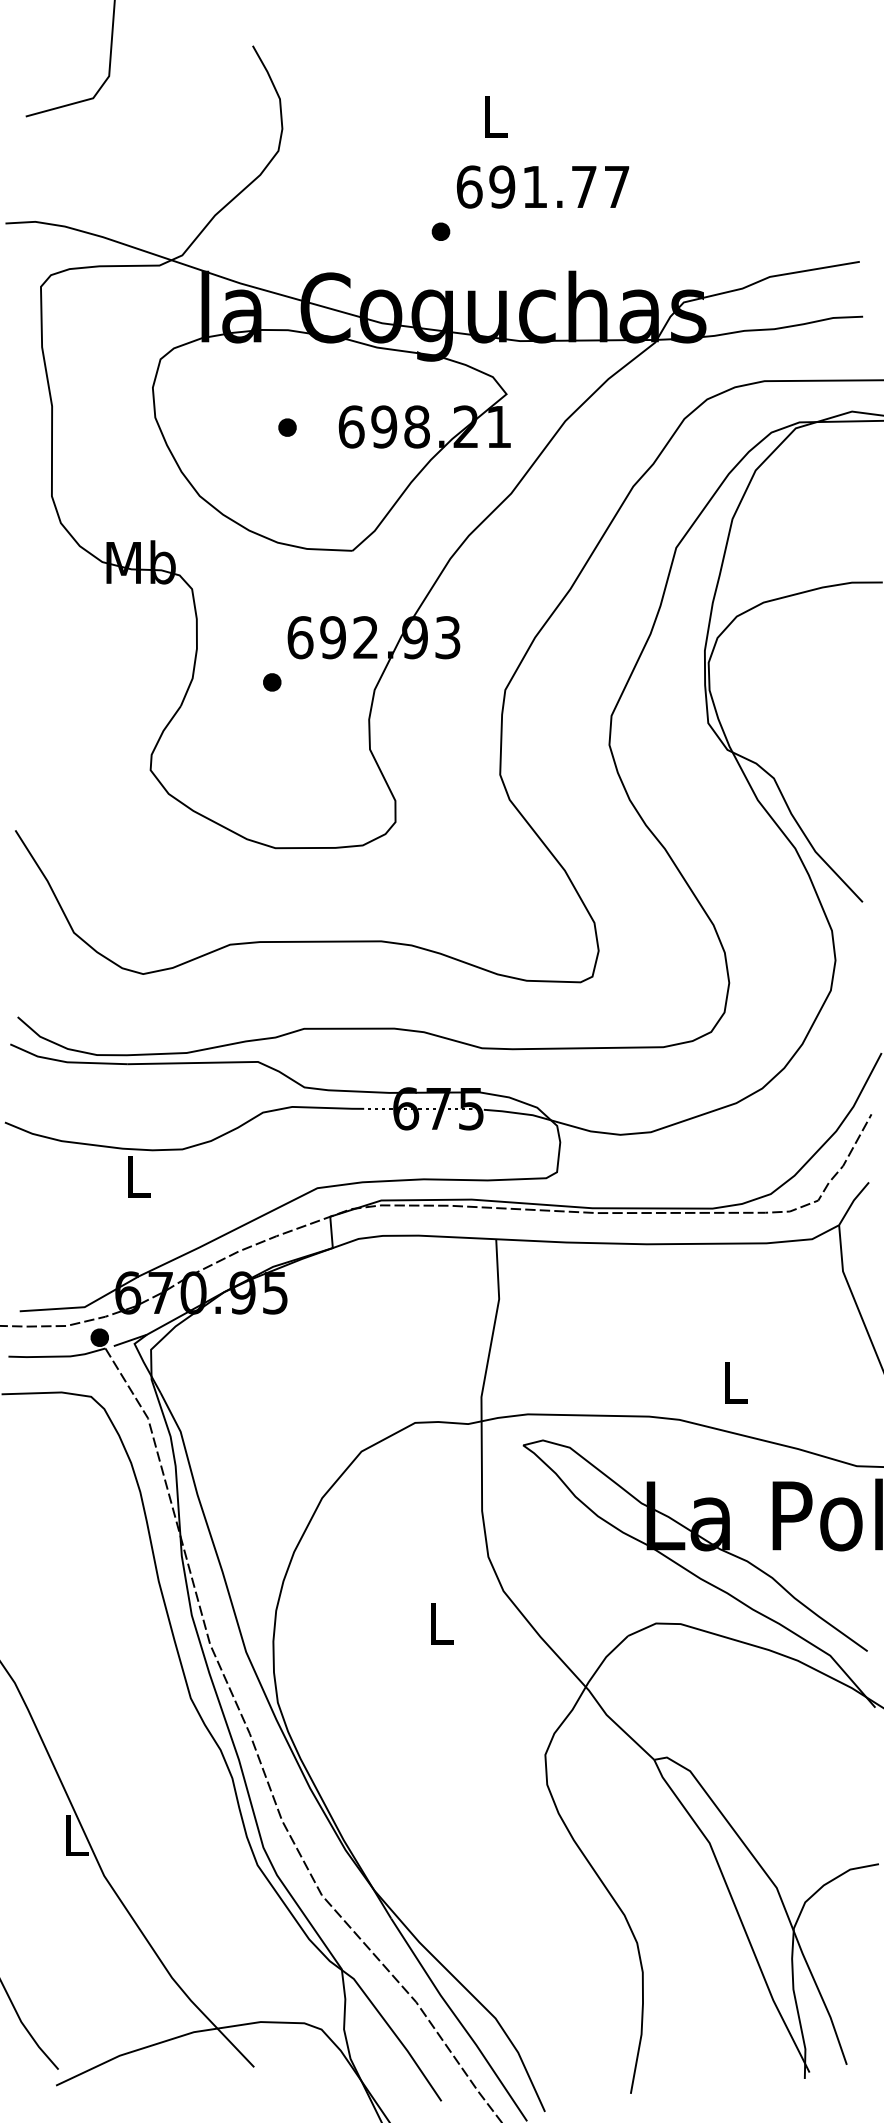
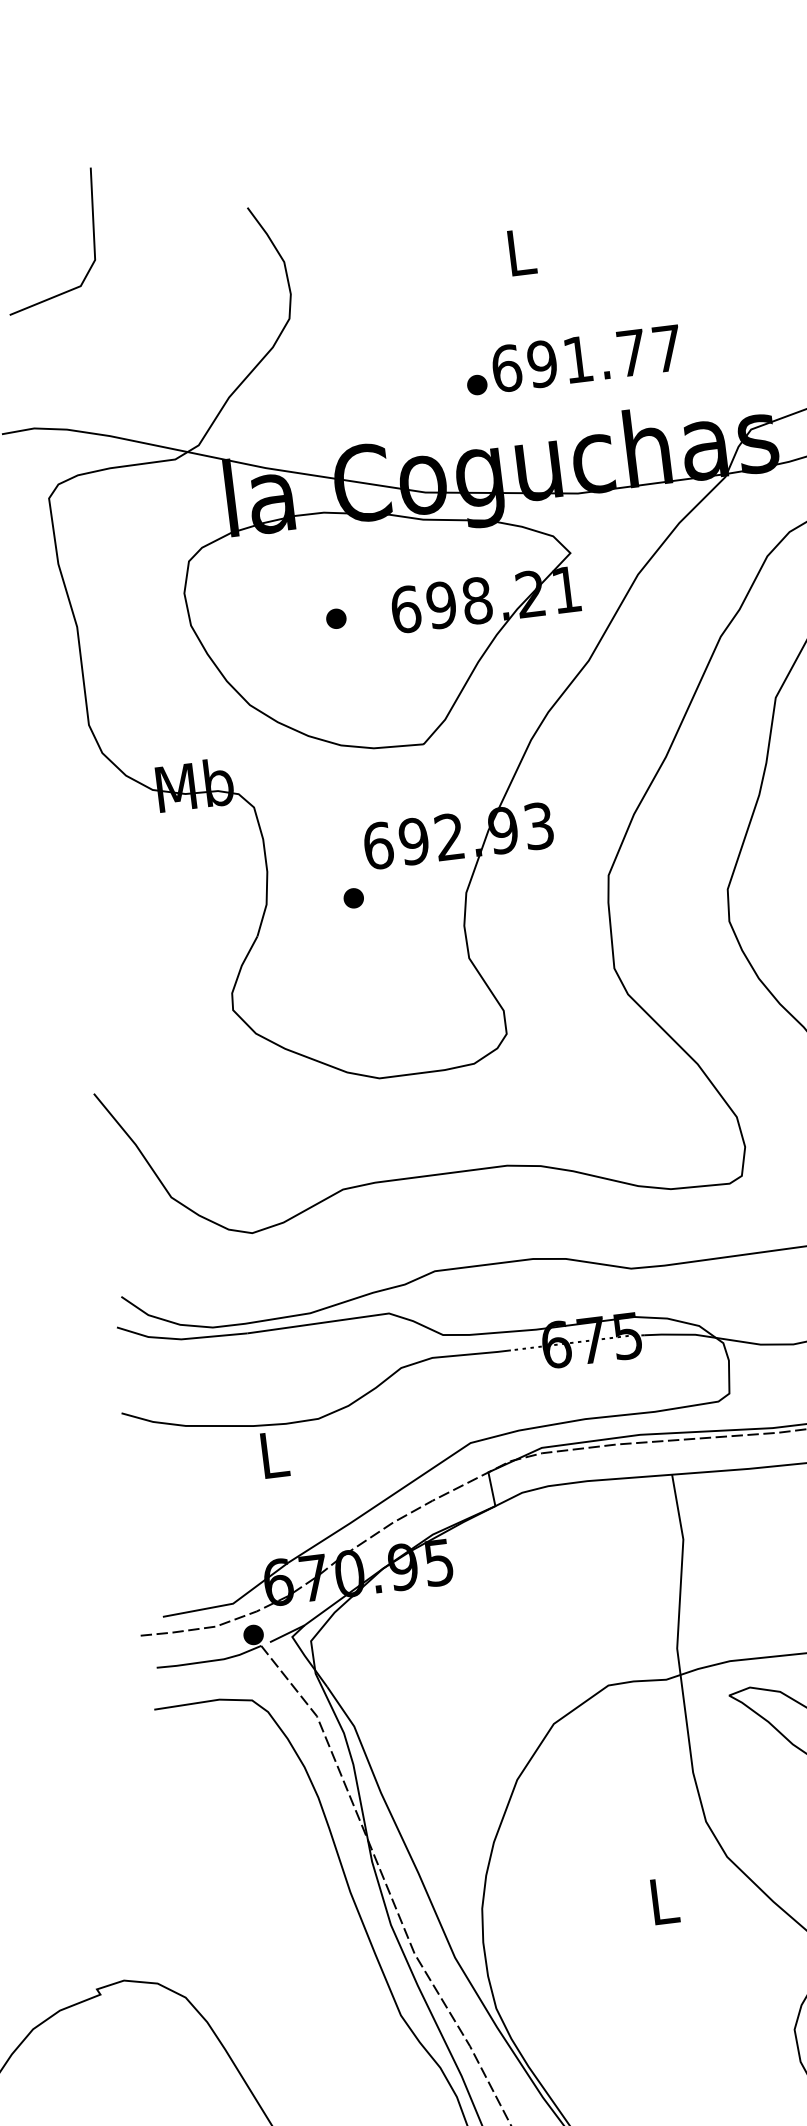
text: (542, 186) -> (586, 358), moved

